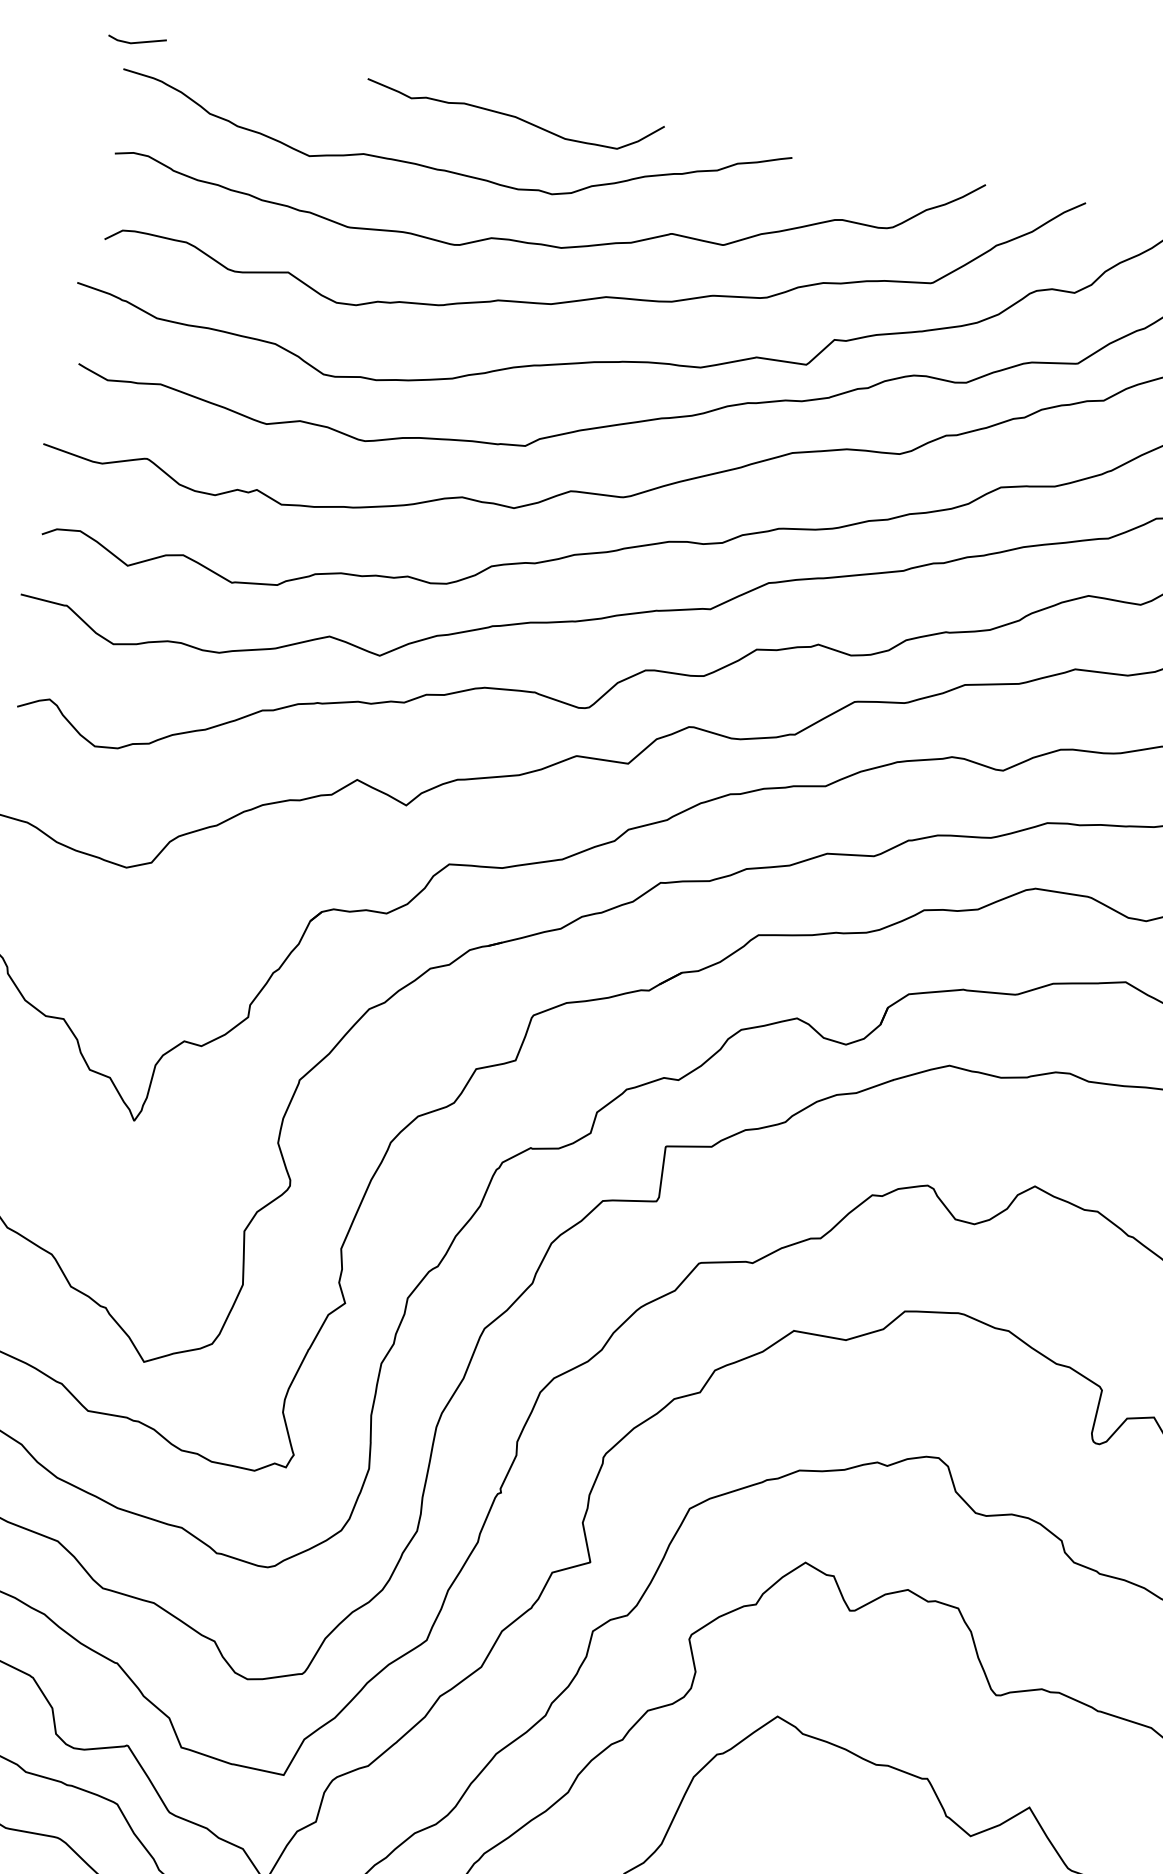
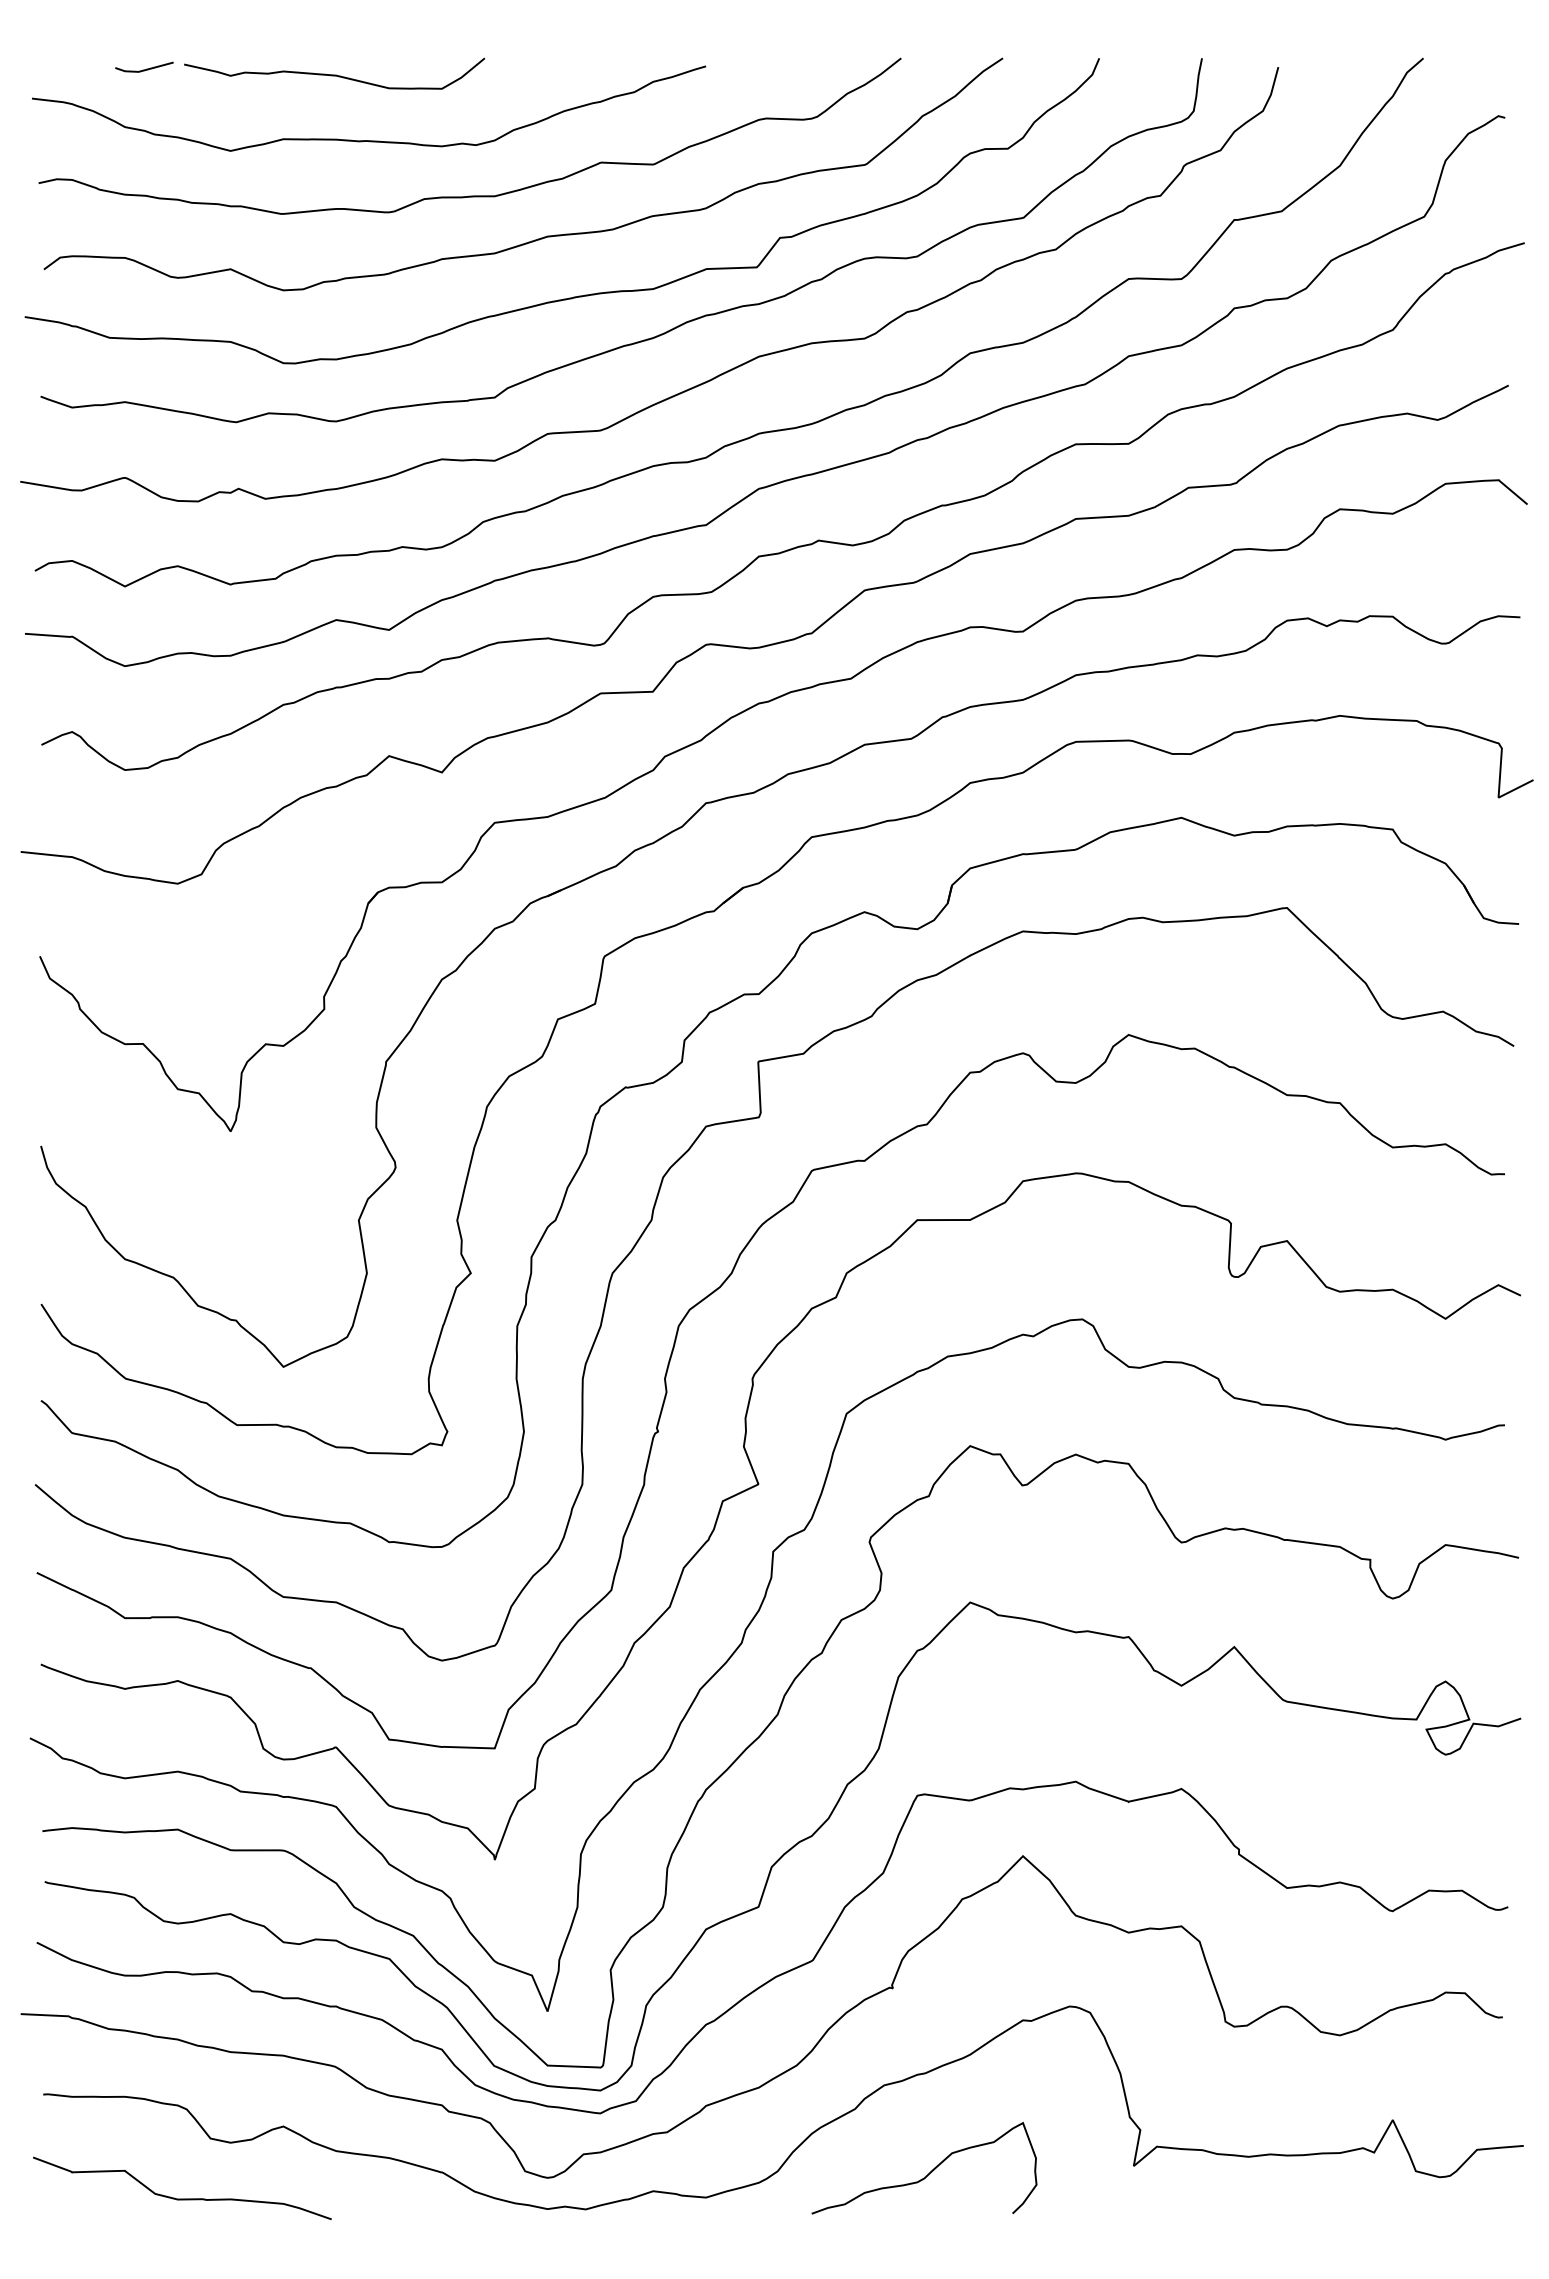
line: (139, 41) -> (146, 68), moved
curve: (513, 115) -> (334, 74), moved

